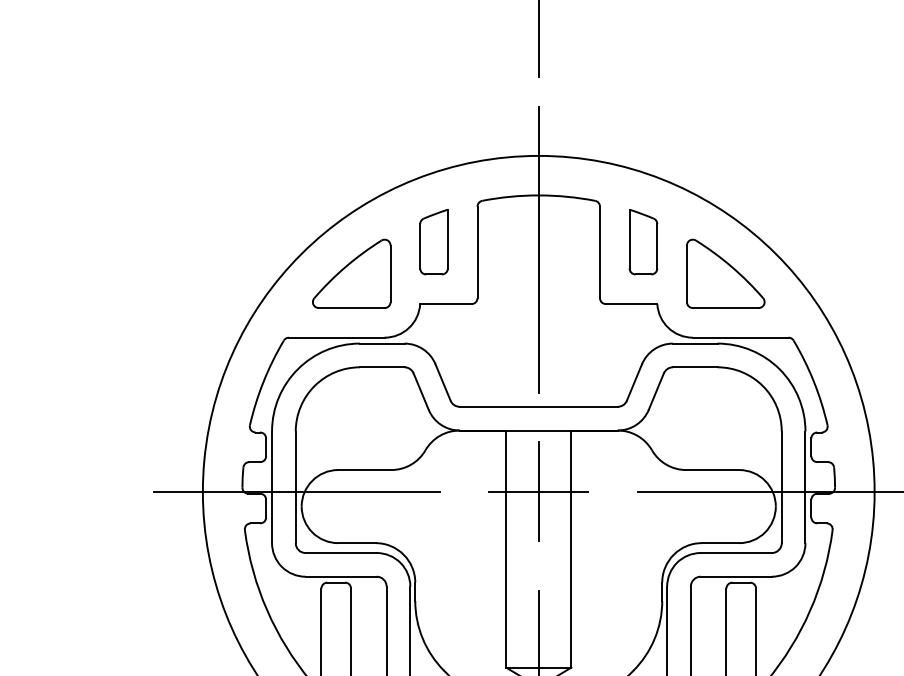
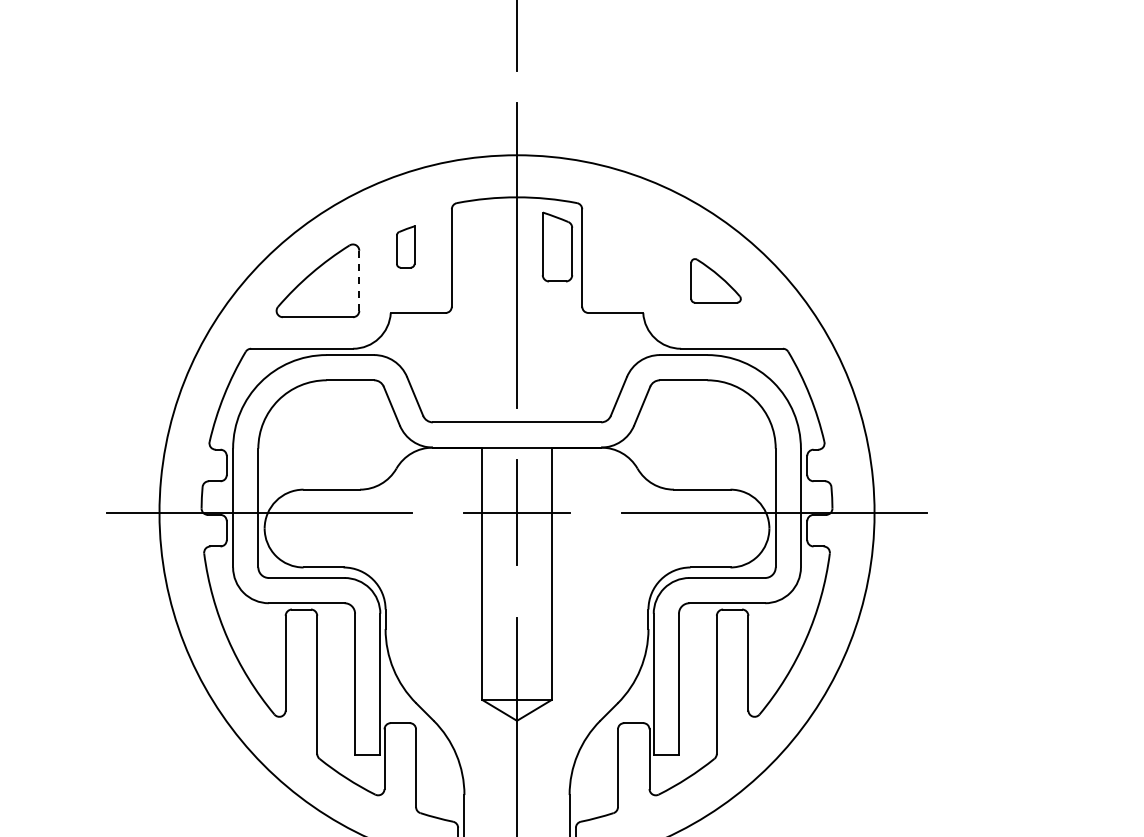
part: (433, 241) -> (405, 246), size x0.6
part: (643, 241) -> (557, 246), moved
part: (725, 273) -> (715, 280), size x0.6
line: (390, 274) -> (359, 281), solid -> dashed

